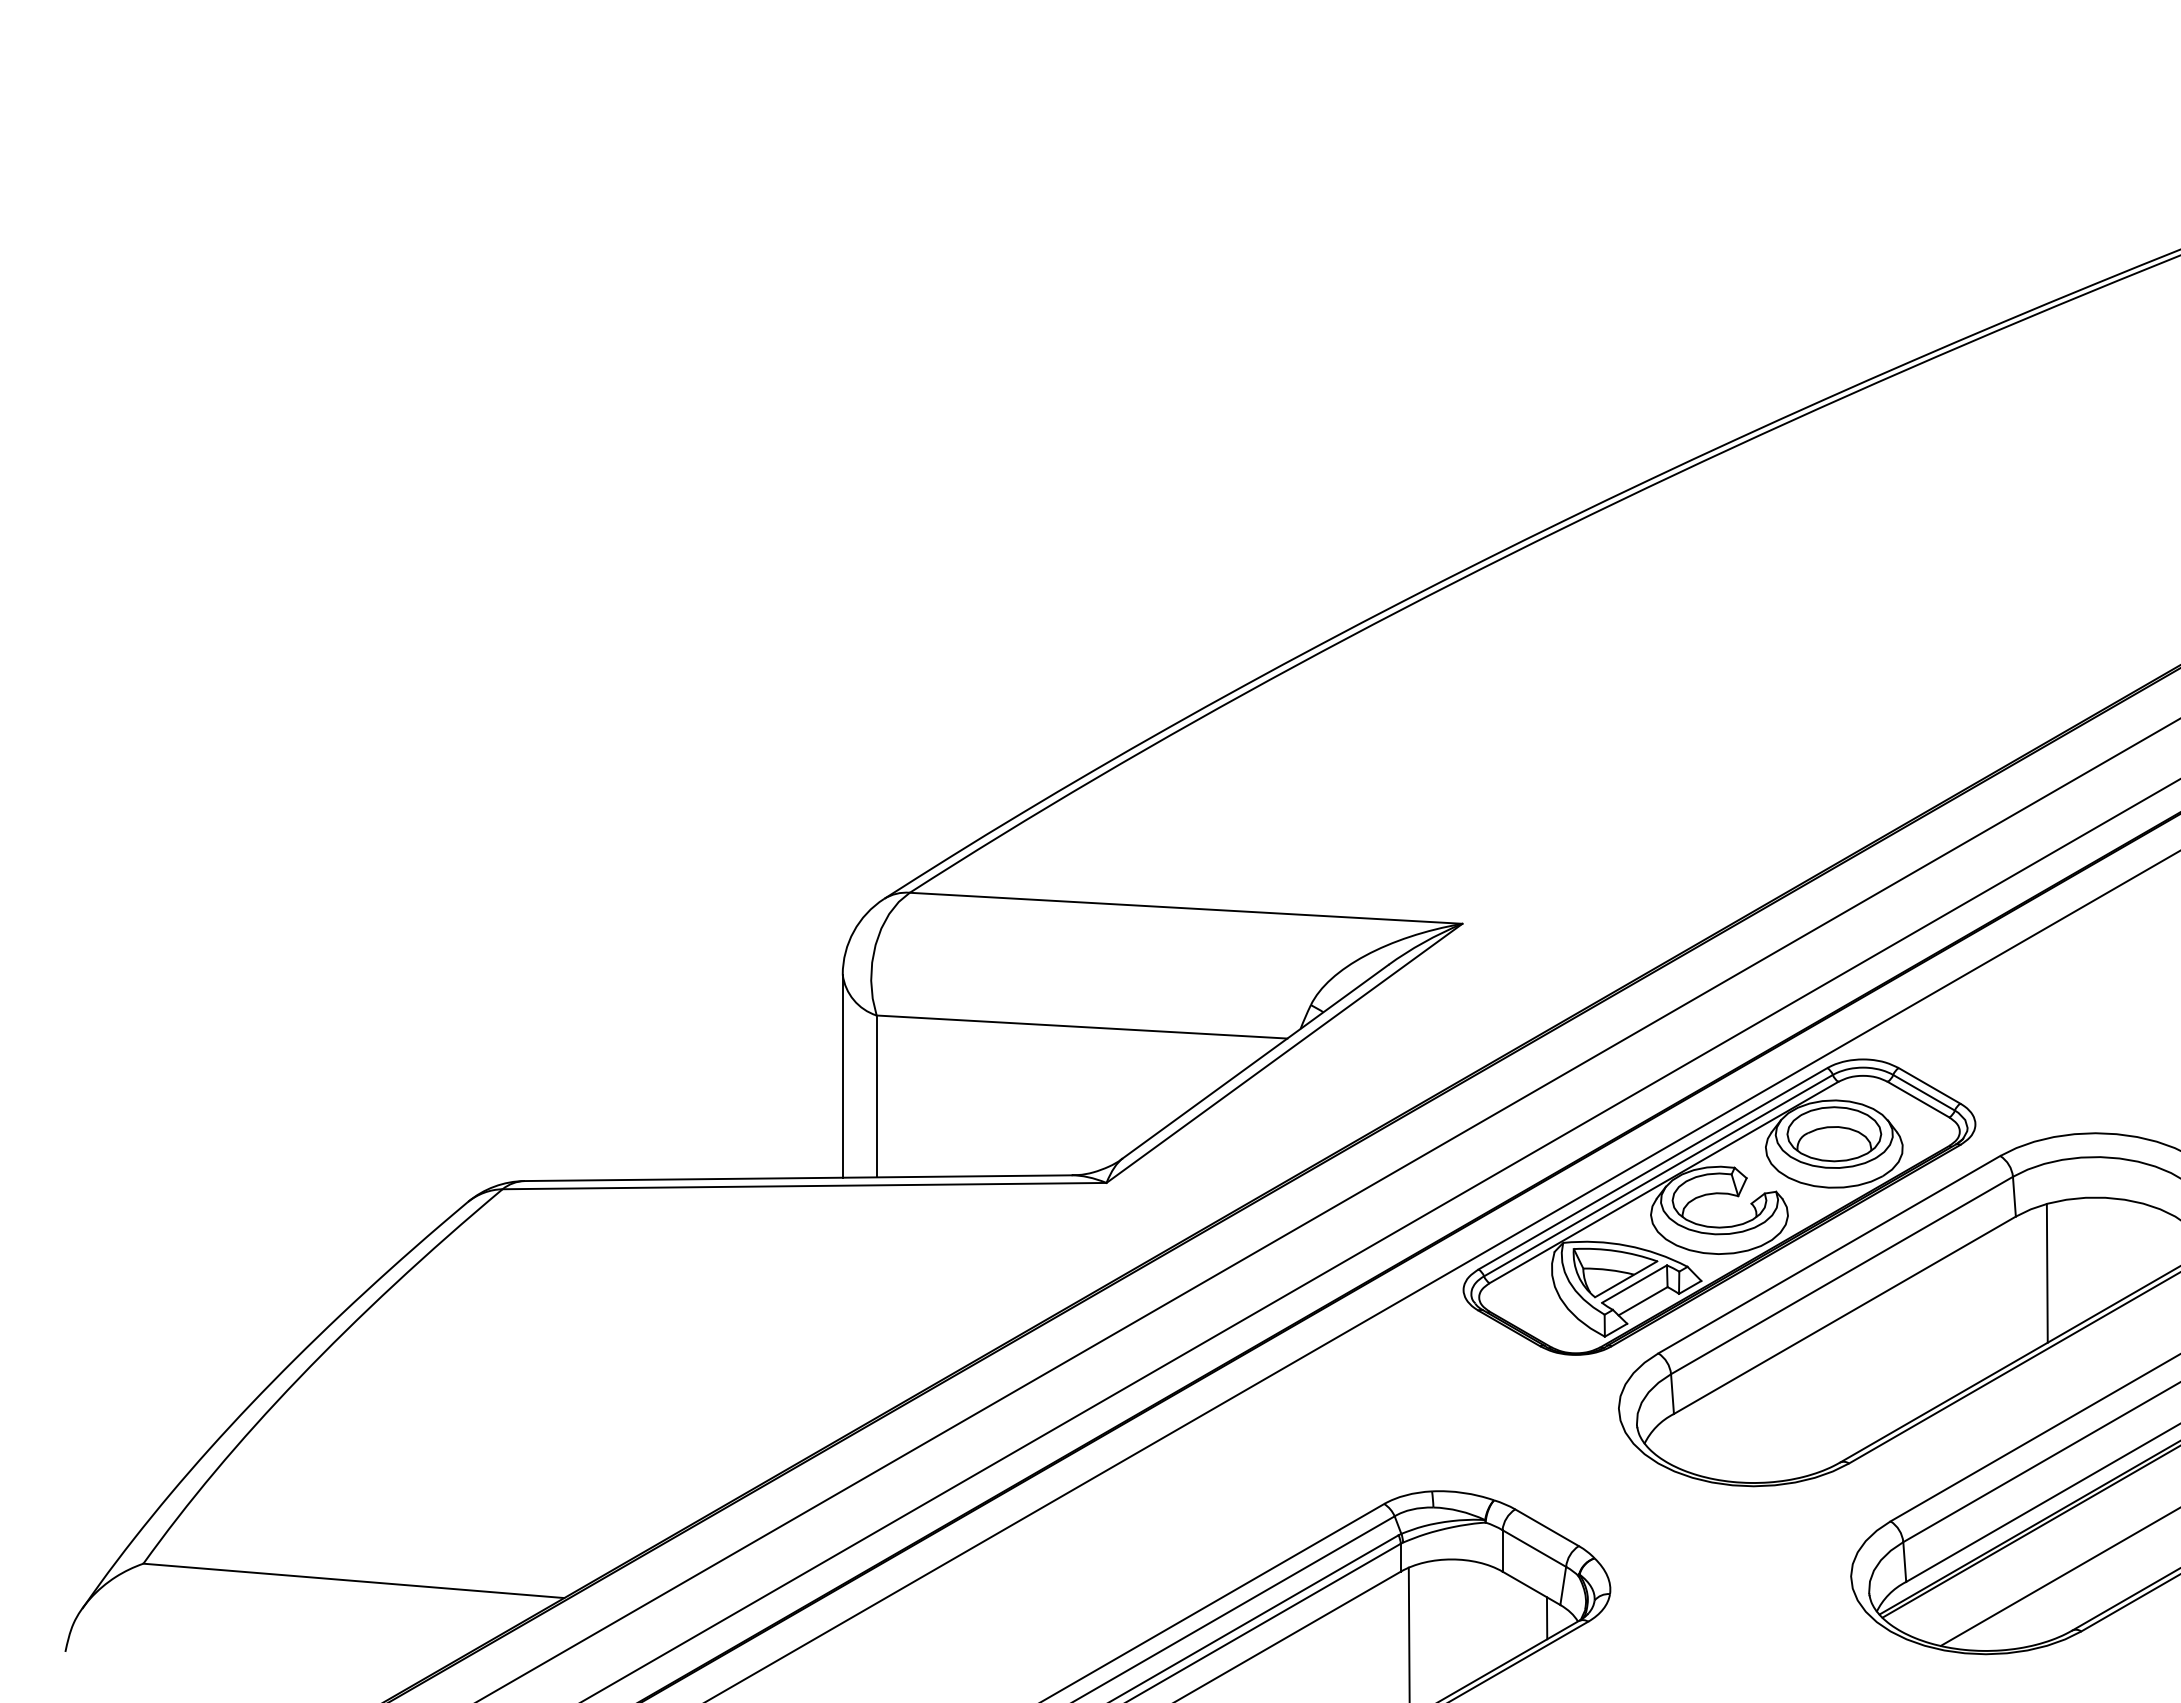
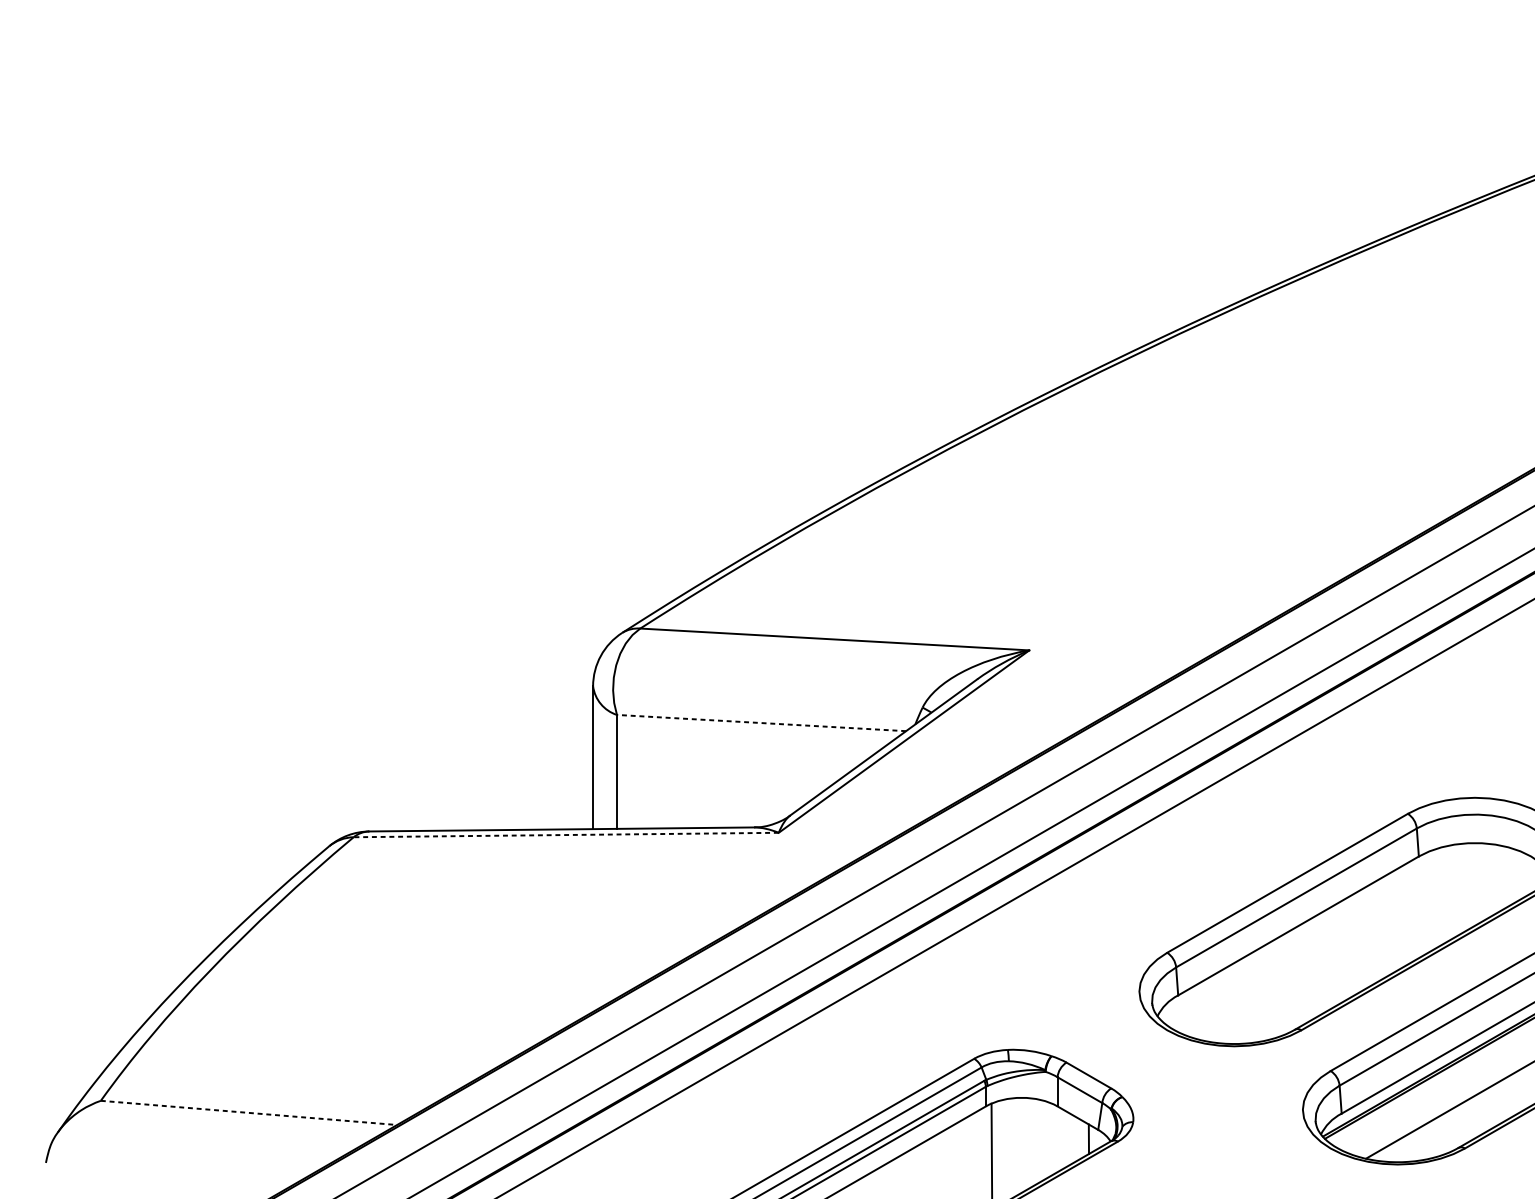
line: (1082, 1027) -> (761, 723), solid -> dashed
line: (804, 1186) -> (566, 835), solid -> dashed
part: (1719, 1206) -> (1210, 849), removed
line: (2046, 1272) -> (1440, 895), removed
line: (354, 1580) -> (249, 1112), solid -> dashed

